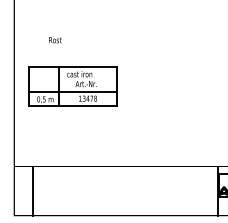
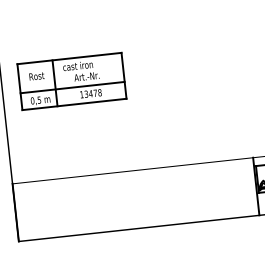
text: (55, 40) -> (37, 76), moved
line: (33, 190) -> (15, 211), moved

